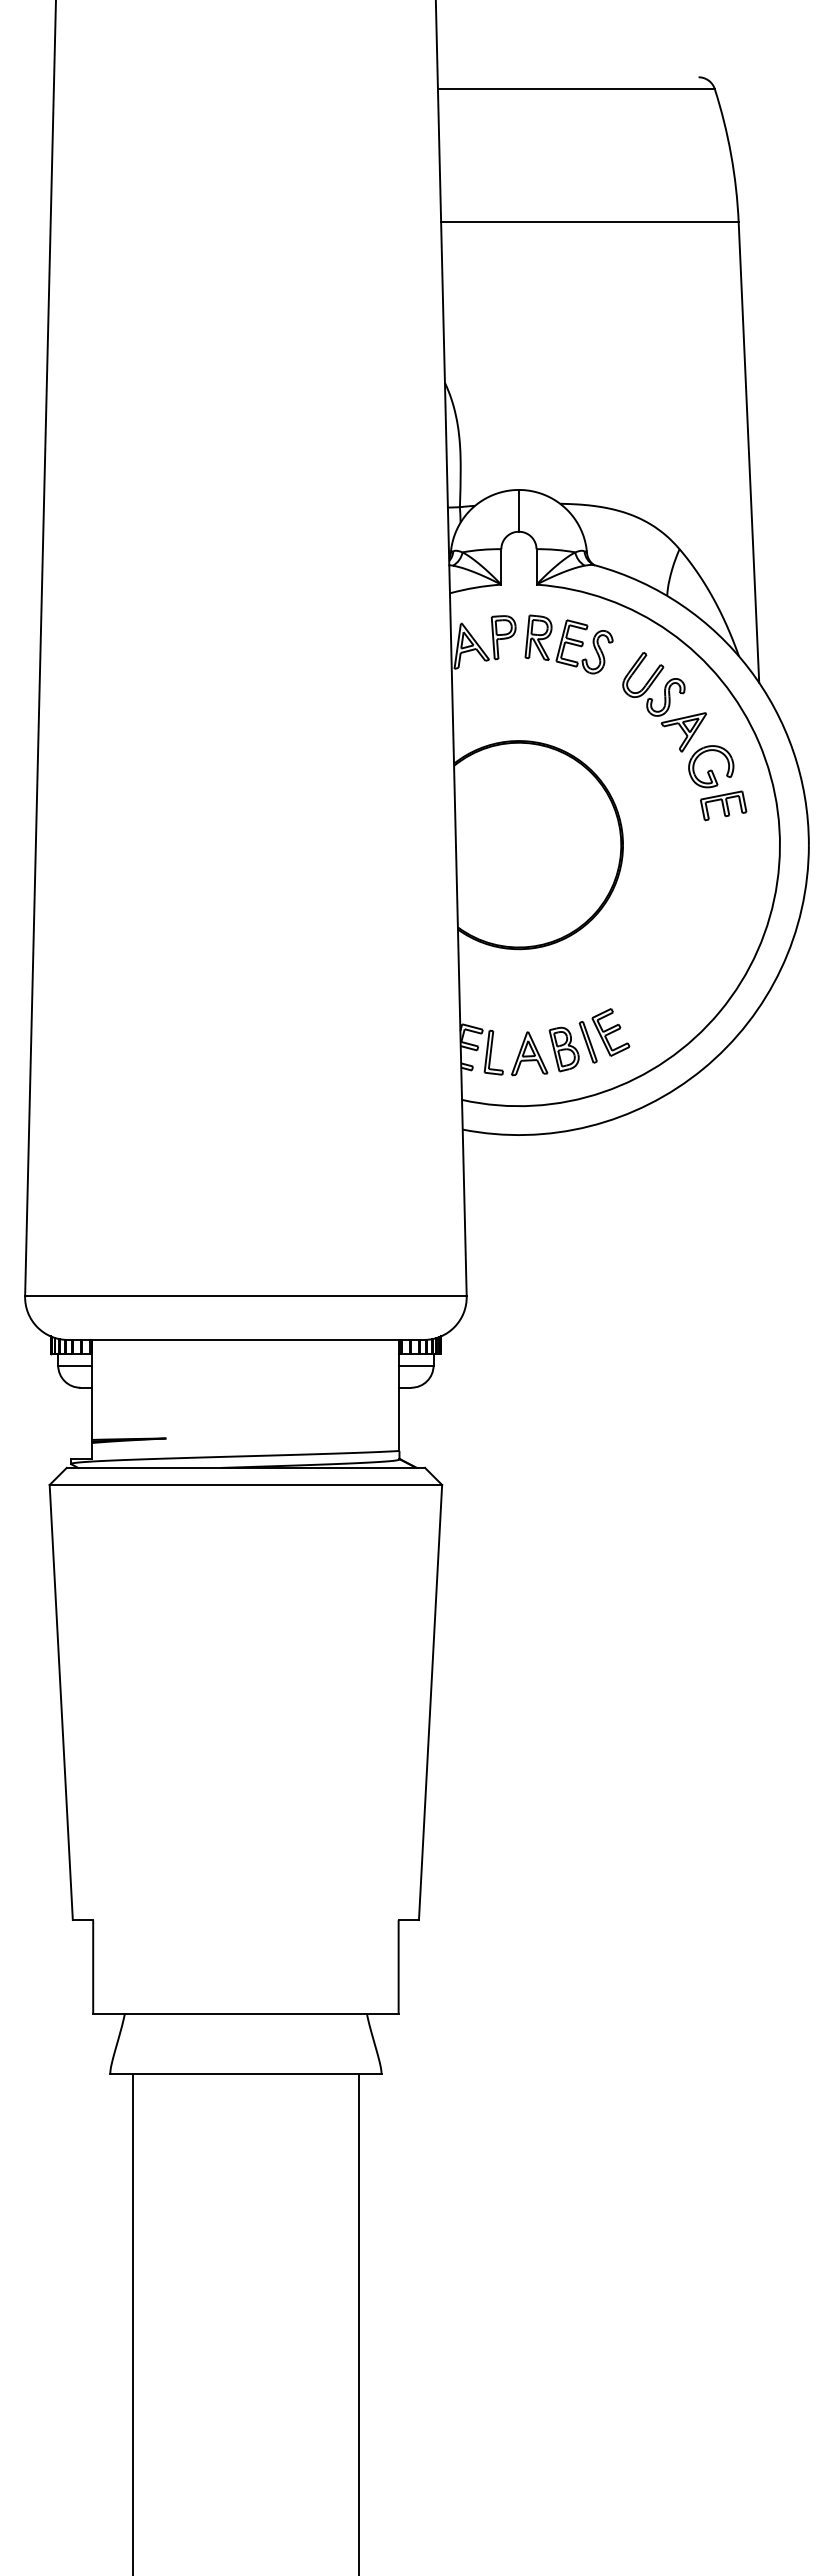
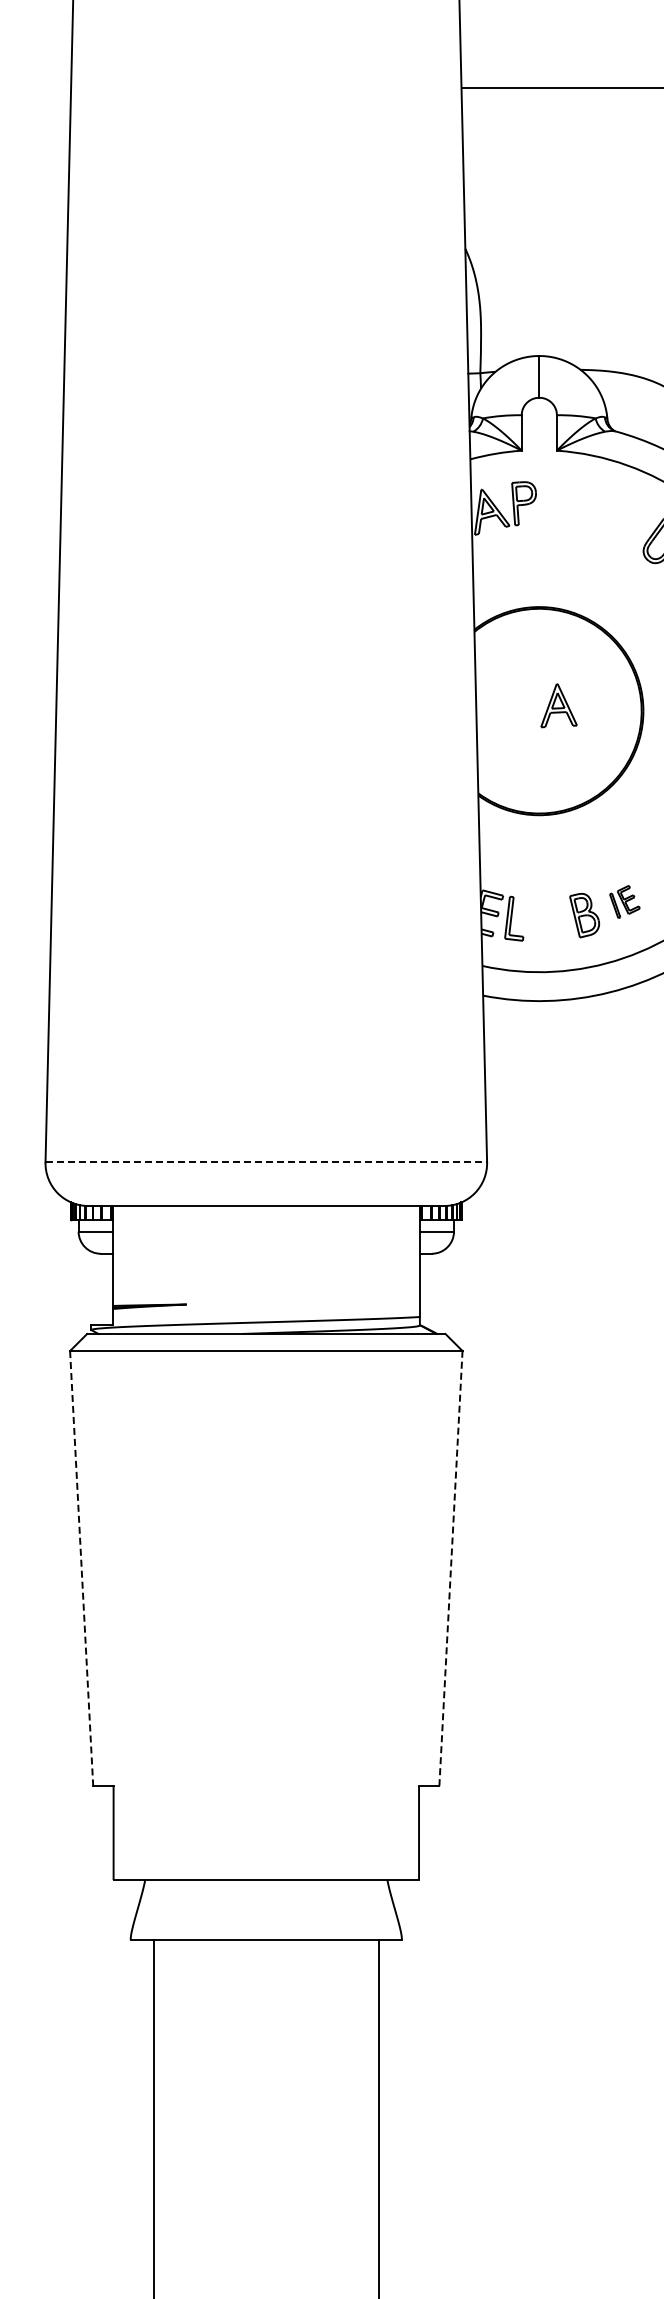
part: (568, 644) -> (588, 510), removed
part: (604, 1035) -> (624, 901), size x0.6
part: (529, 1053) -> (558, 705), moved
line: (245, 1296) -> (265, 1162), solid -> dashed
line: (61, 1702) -> (81, 1568), solid -> dashed
line: (430, 1702) -> (450, 1568), solid -> dashed

